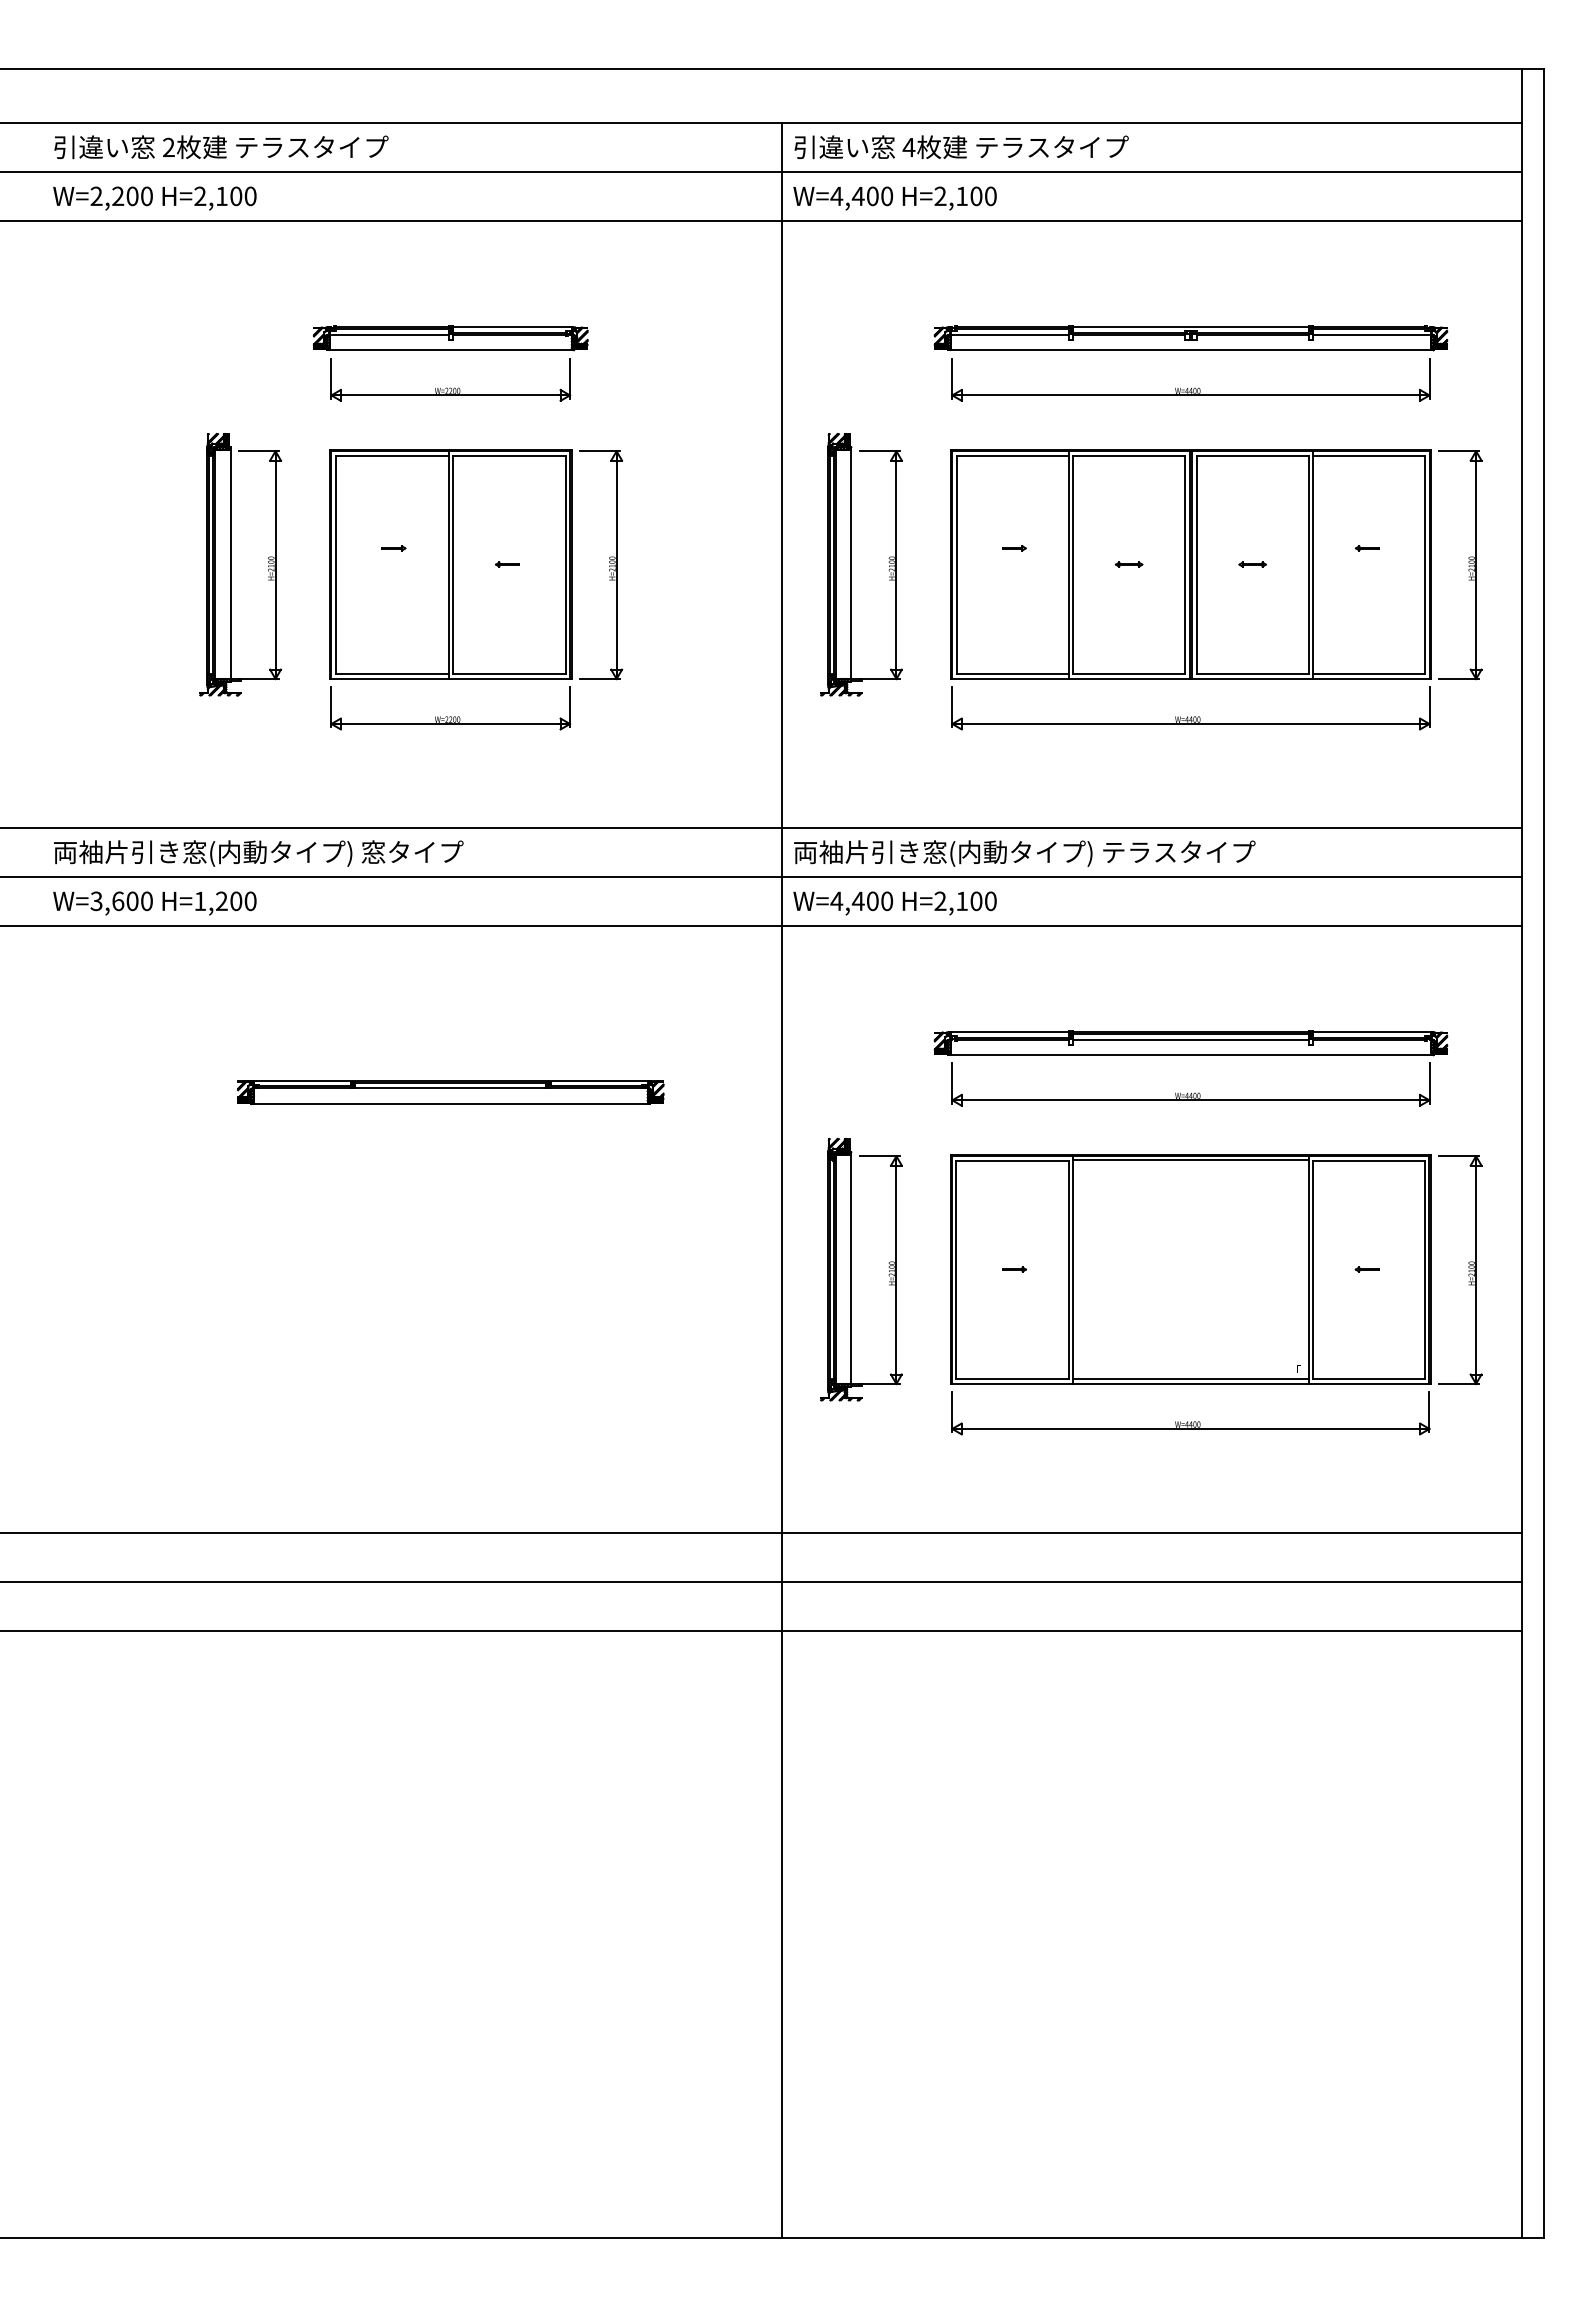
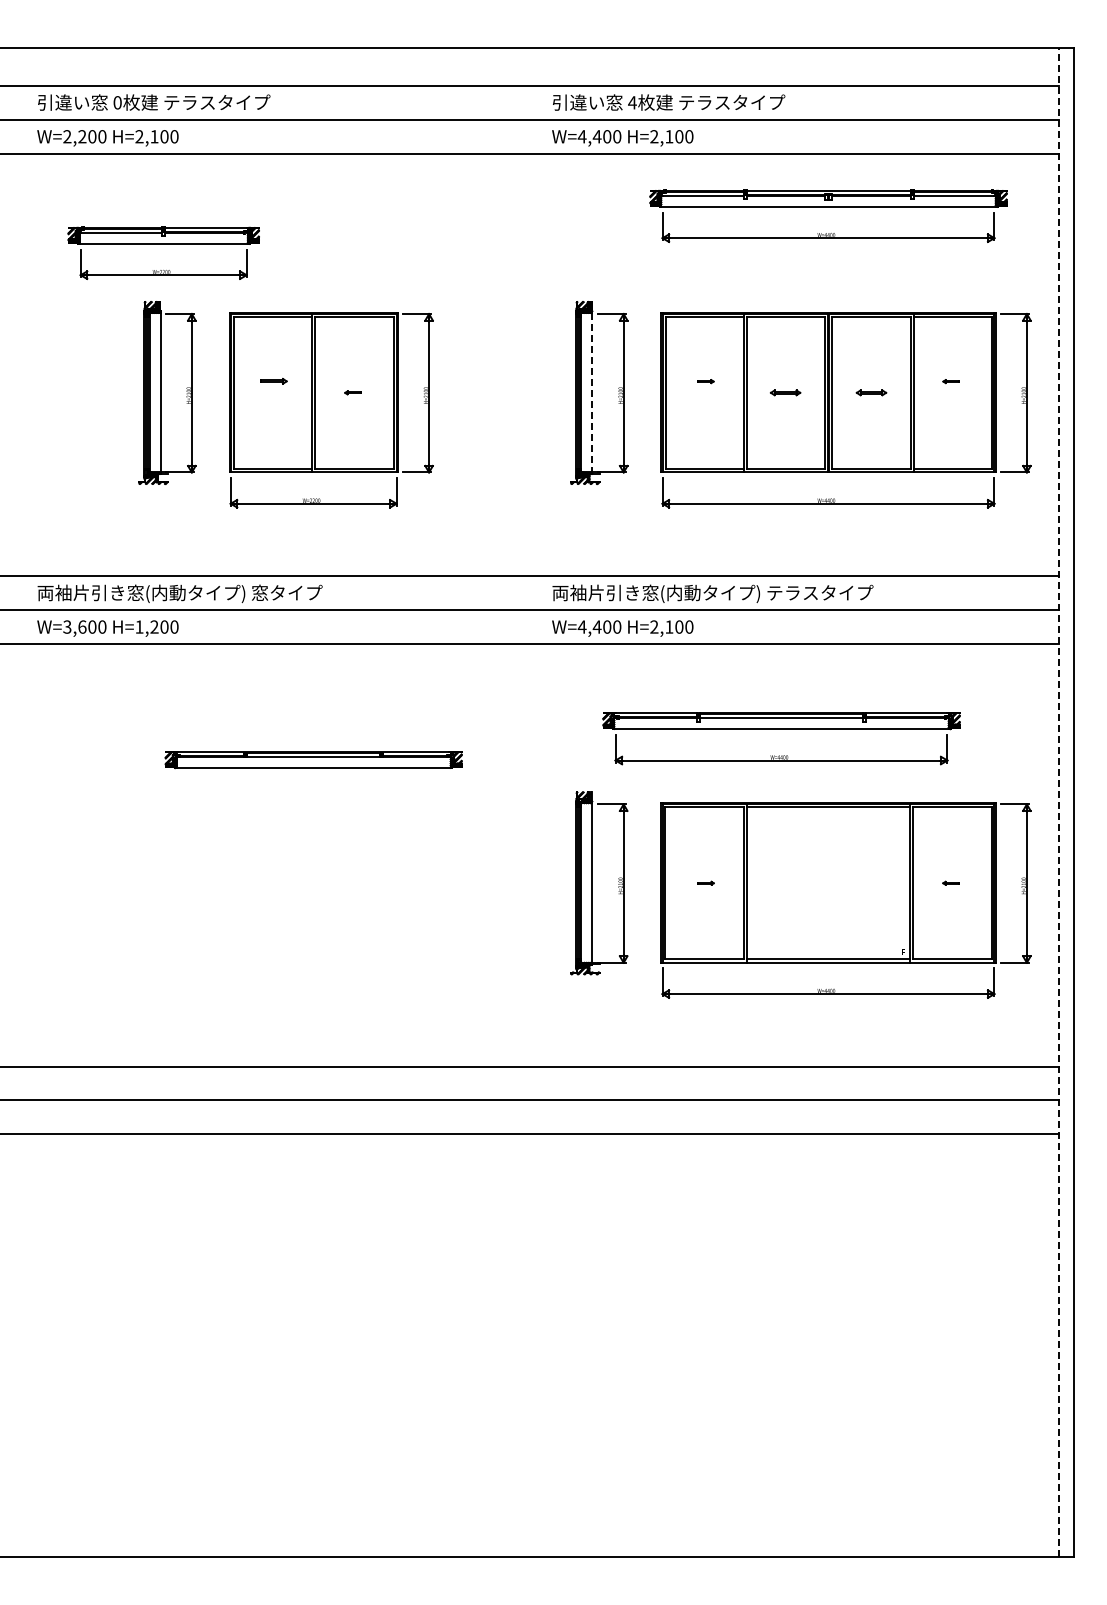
text: (168, 147) -> (117, 102), 2 -> 0
part: (450, 351) -> (163, 244), moved
part: (1190, 351) -> (828, 207), moved
part: (394, 548) -> (274, 381), size x1.6
line: (851, 564) -> (592, 392), solid -> dashed
part: (1129, 564) -> (785, 392), size x1.6
part: (1252, 564) -> (871, 392), size x1.6
part: (1190, 1055) -> (781, 729), moved
line: (1521, 1153) -> (1058, 802), solid -> dashed
line: (781, 1179) -> (543, 820), removed

